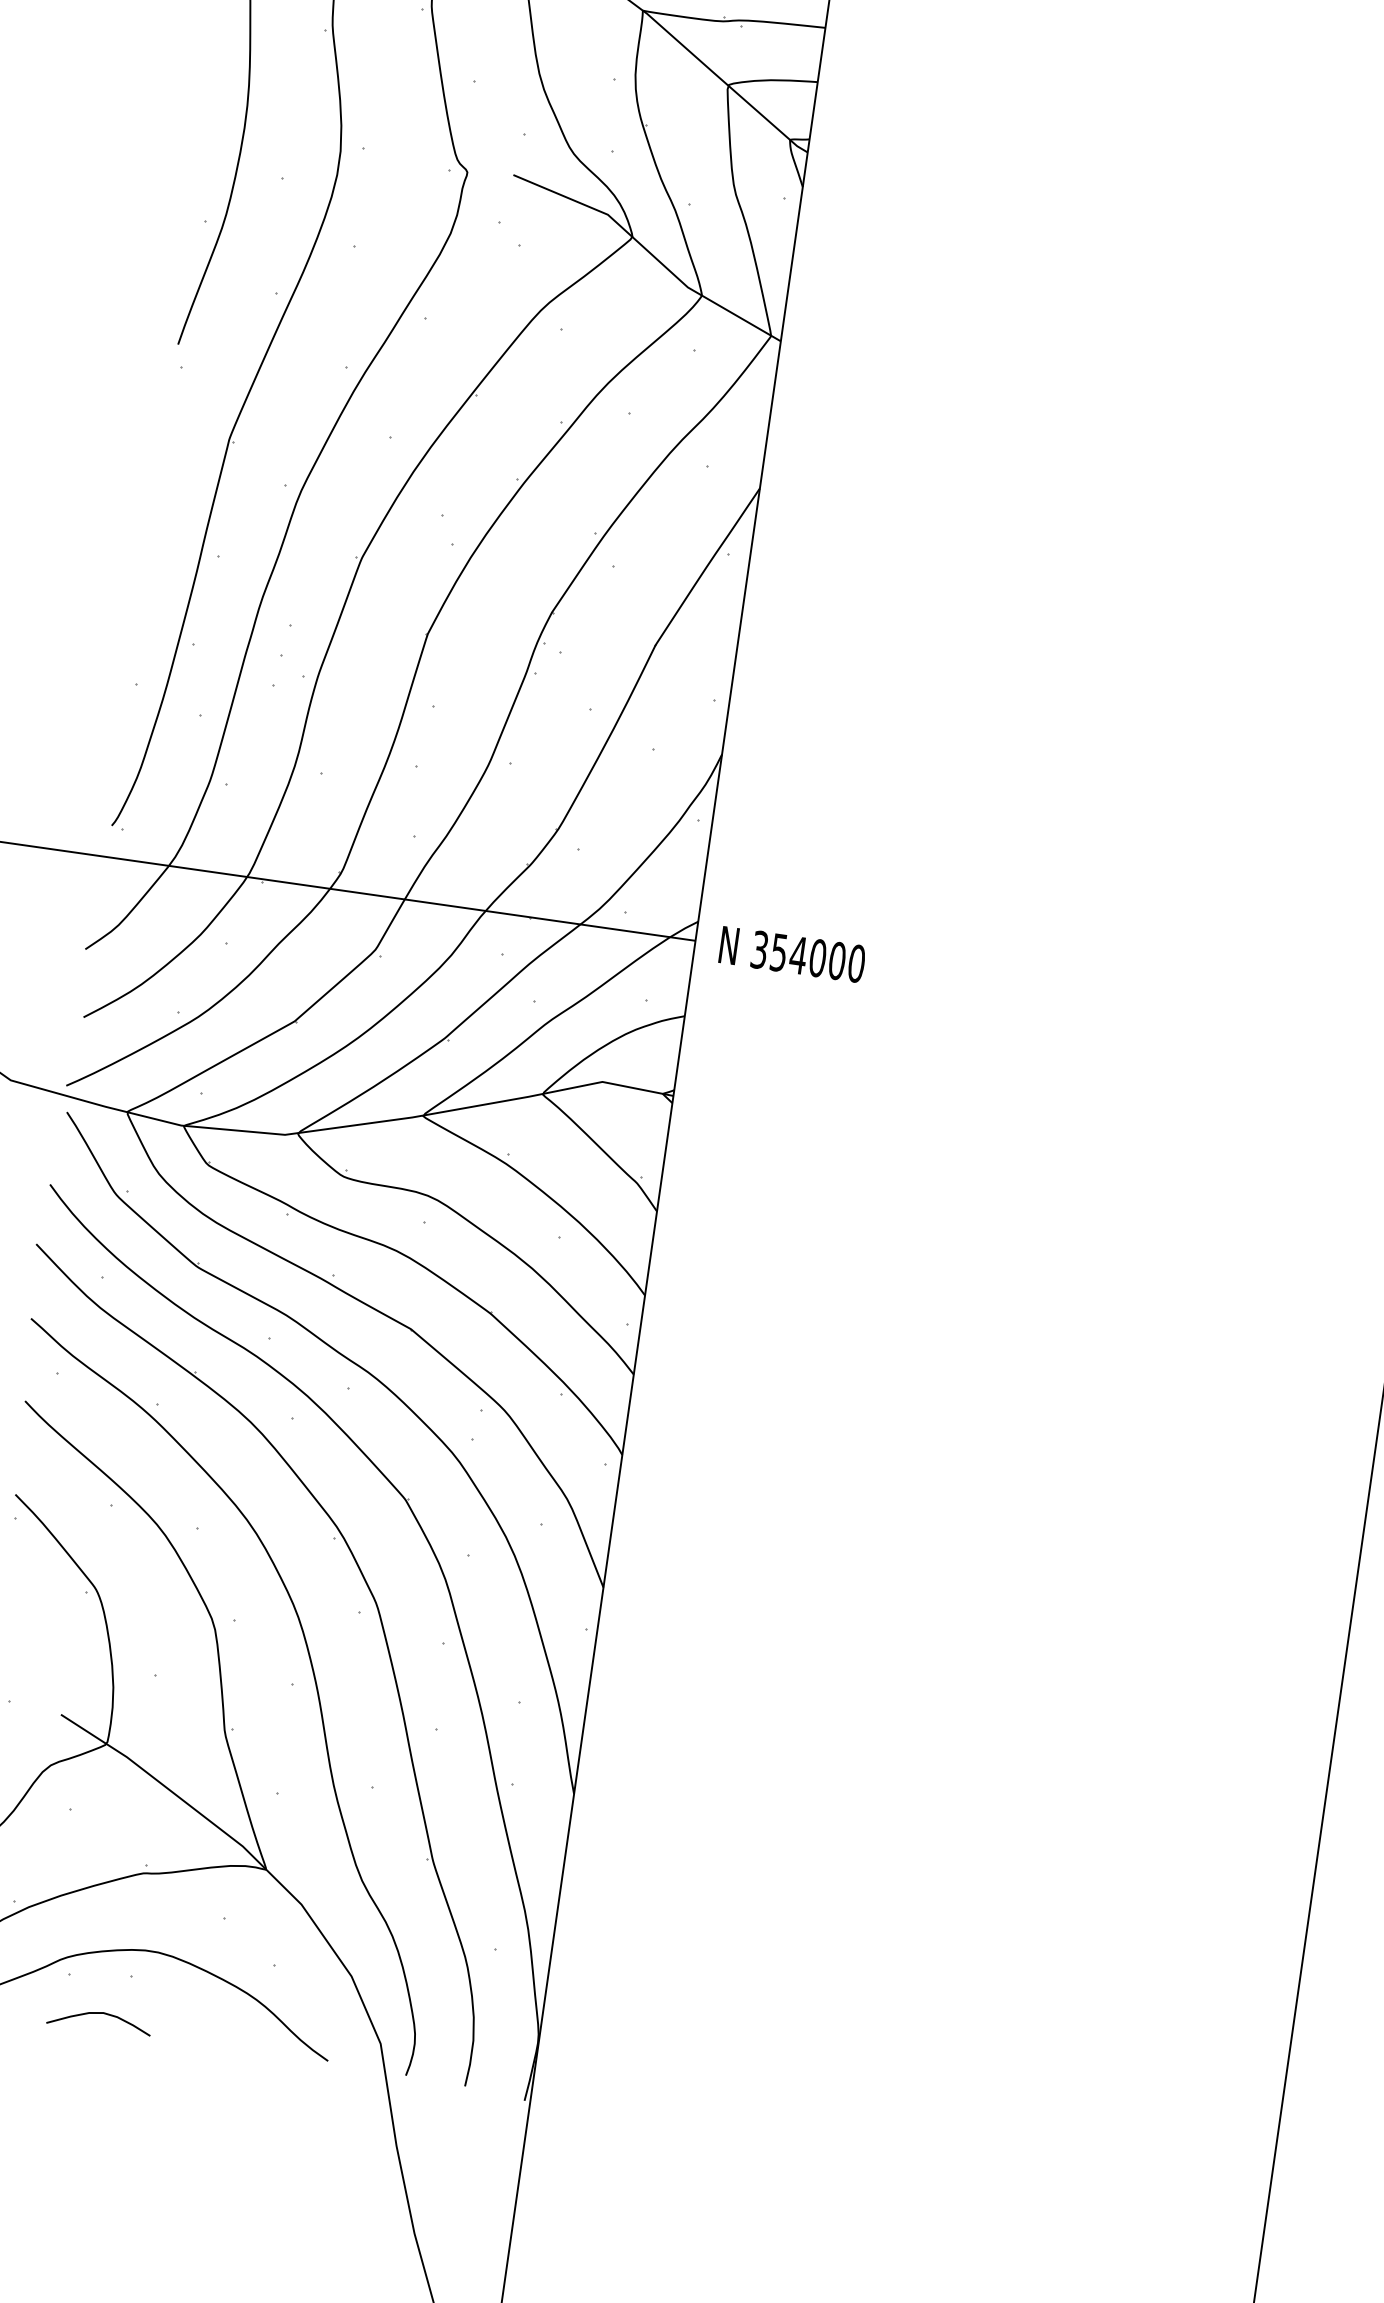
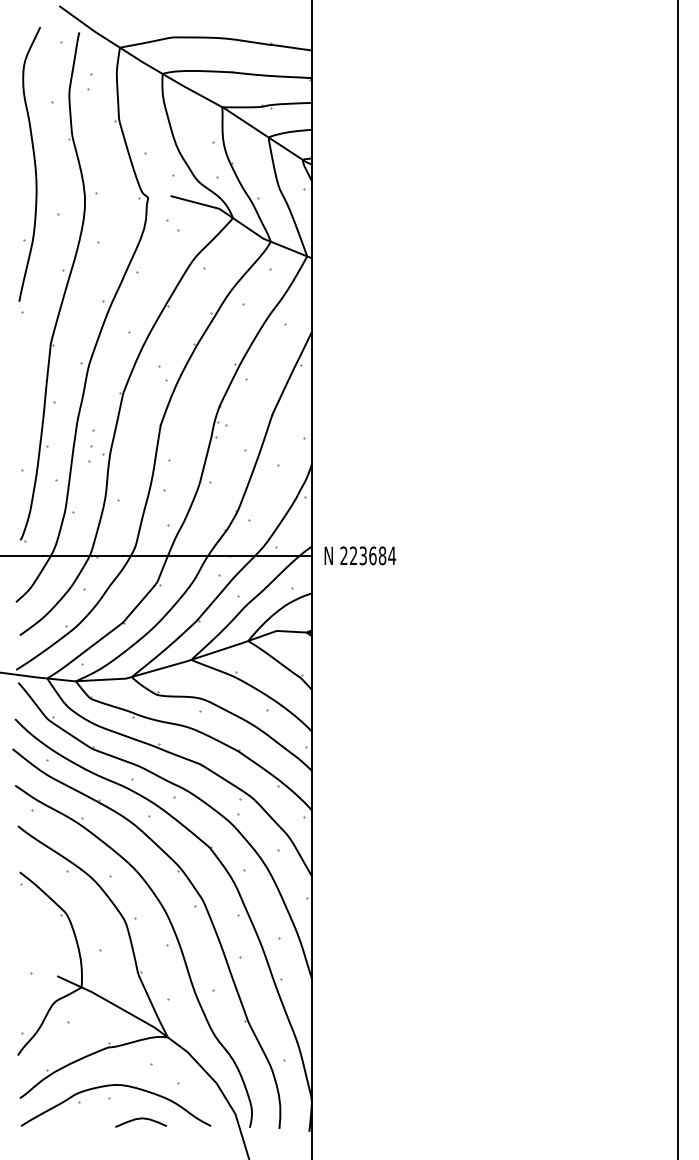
text: (809, 956) -> (368, 555), 354000 -> 223684
curve: (99, 2014) -> (140, 1119), moved

